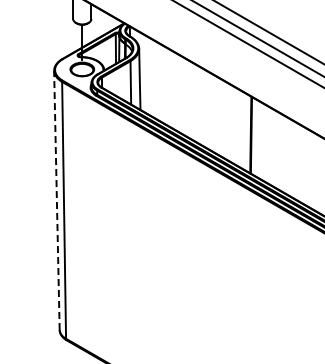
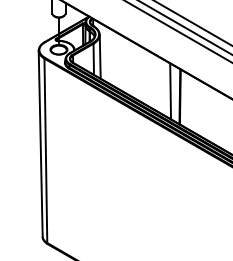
line: (237, 127) -> (170, 91), added
line: (56, 200) -> (40, 143), dashed -> solid

